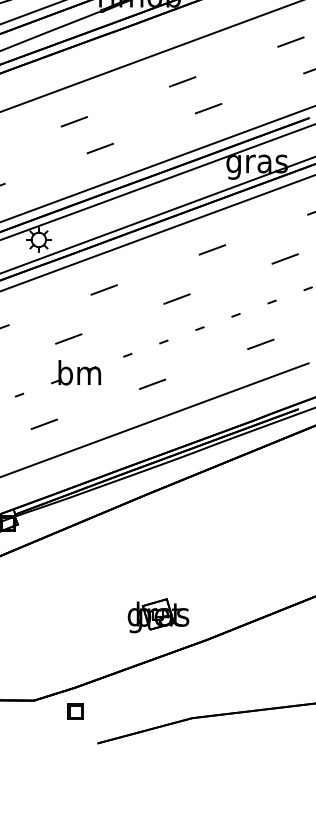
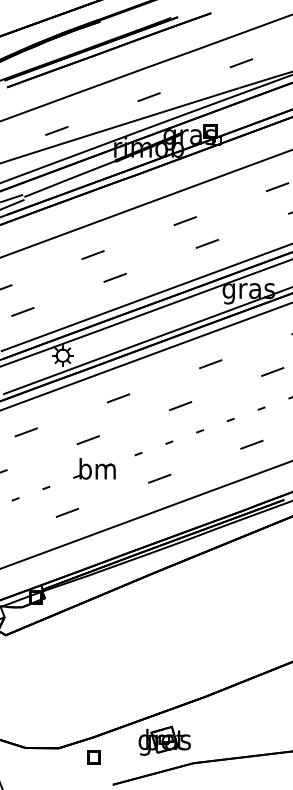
part: (158, 615) -> (164, 740), moved

